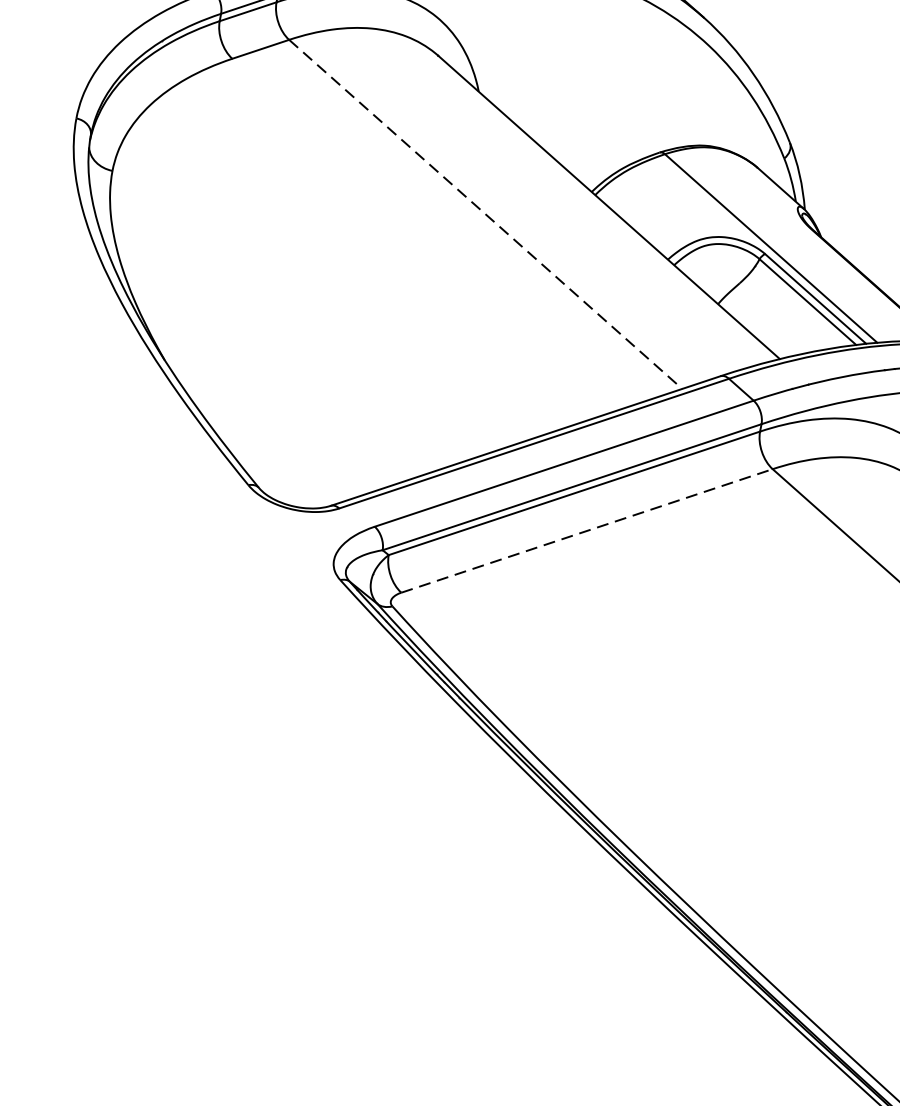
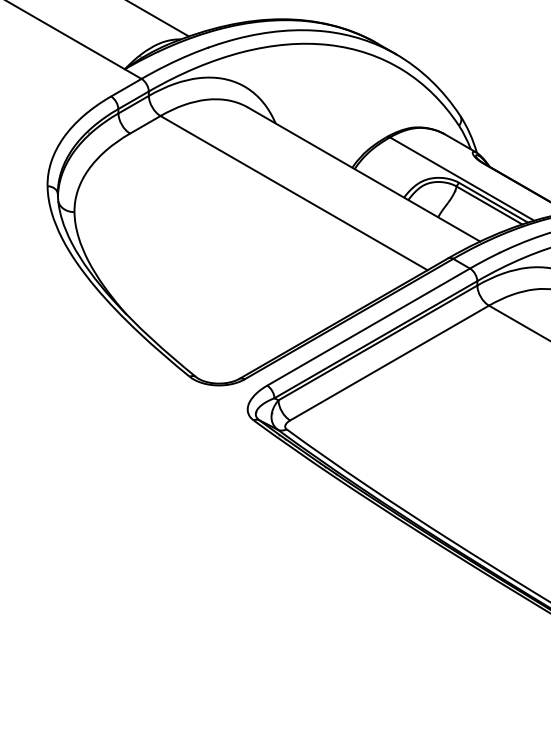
line: (486, 215) -> (294, 193), dashed -> solid
line: (586, 531) -> (389, 363), dashed -> solid

